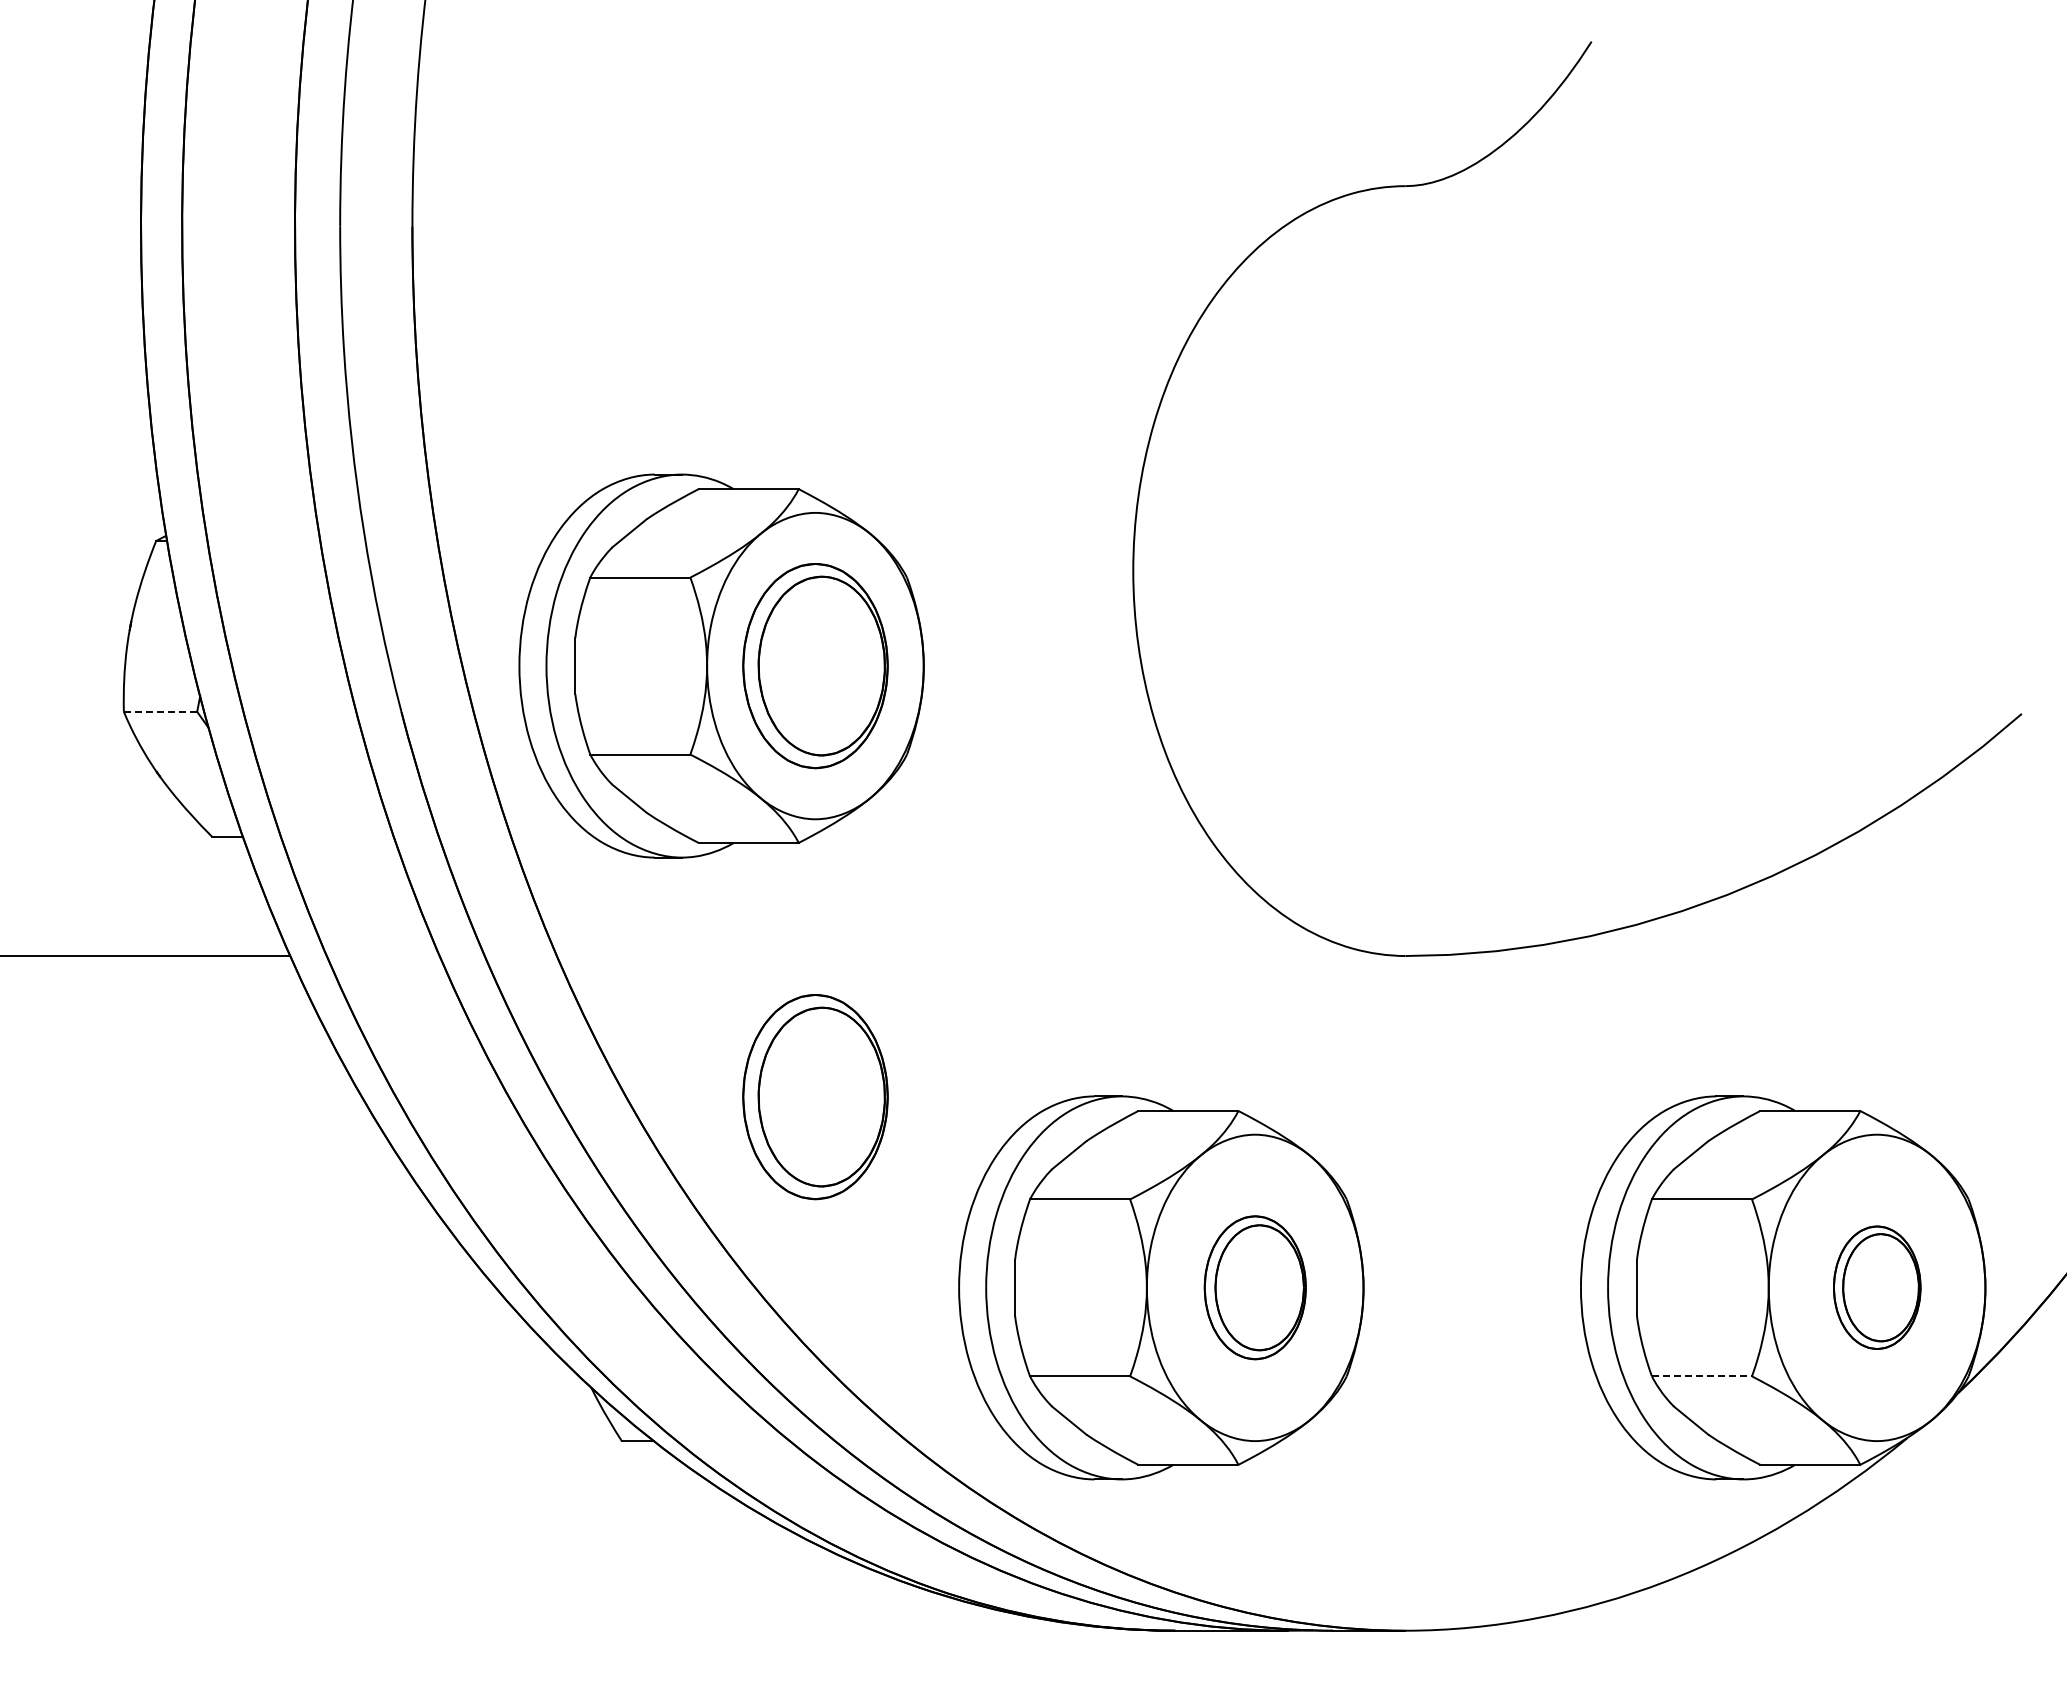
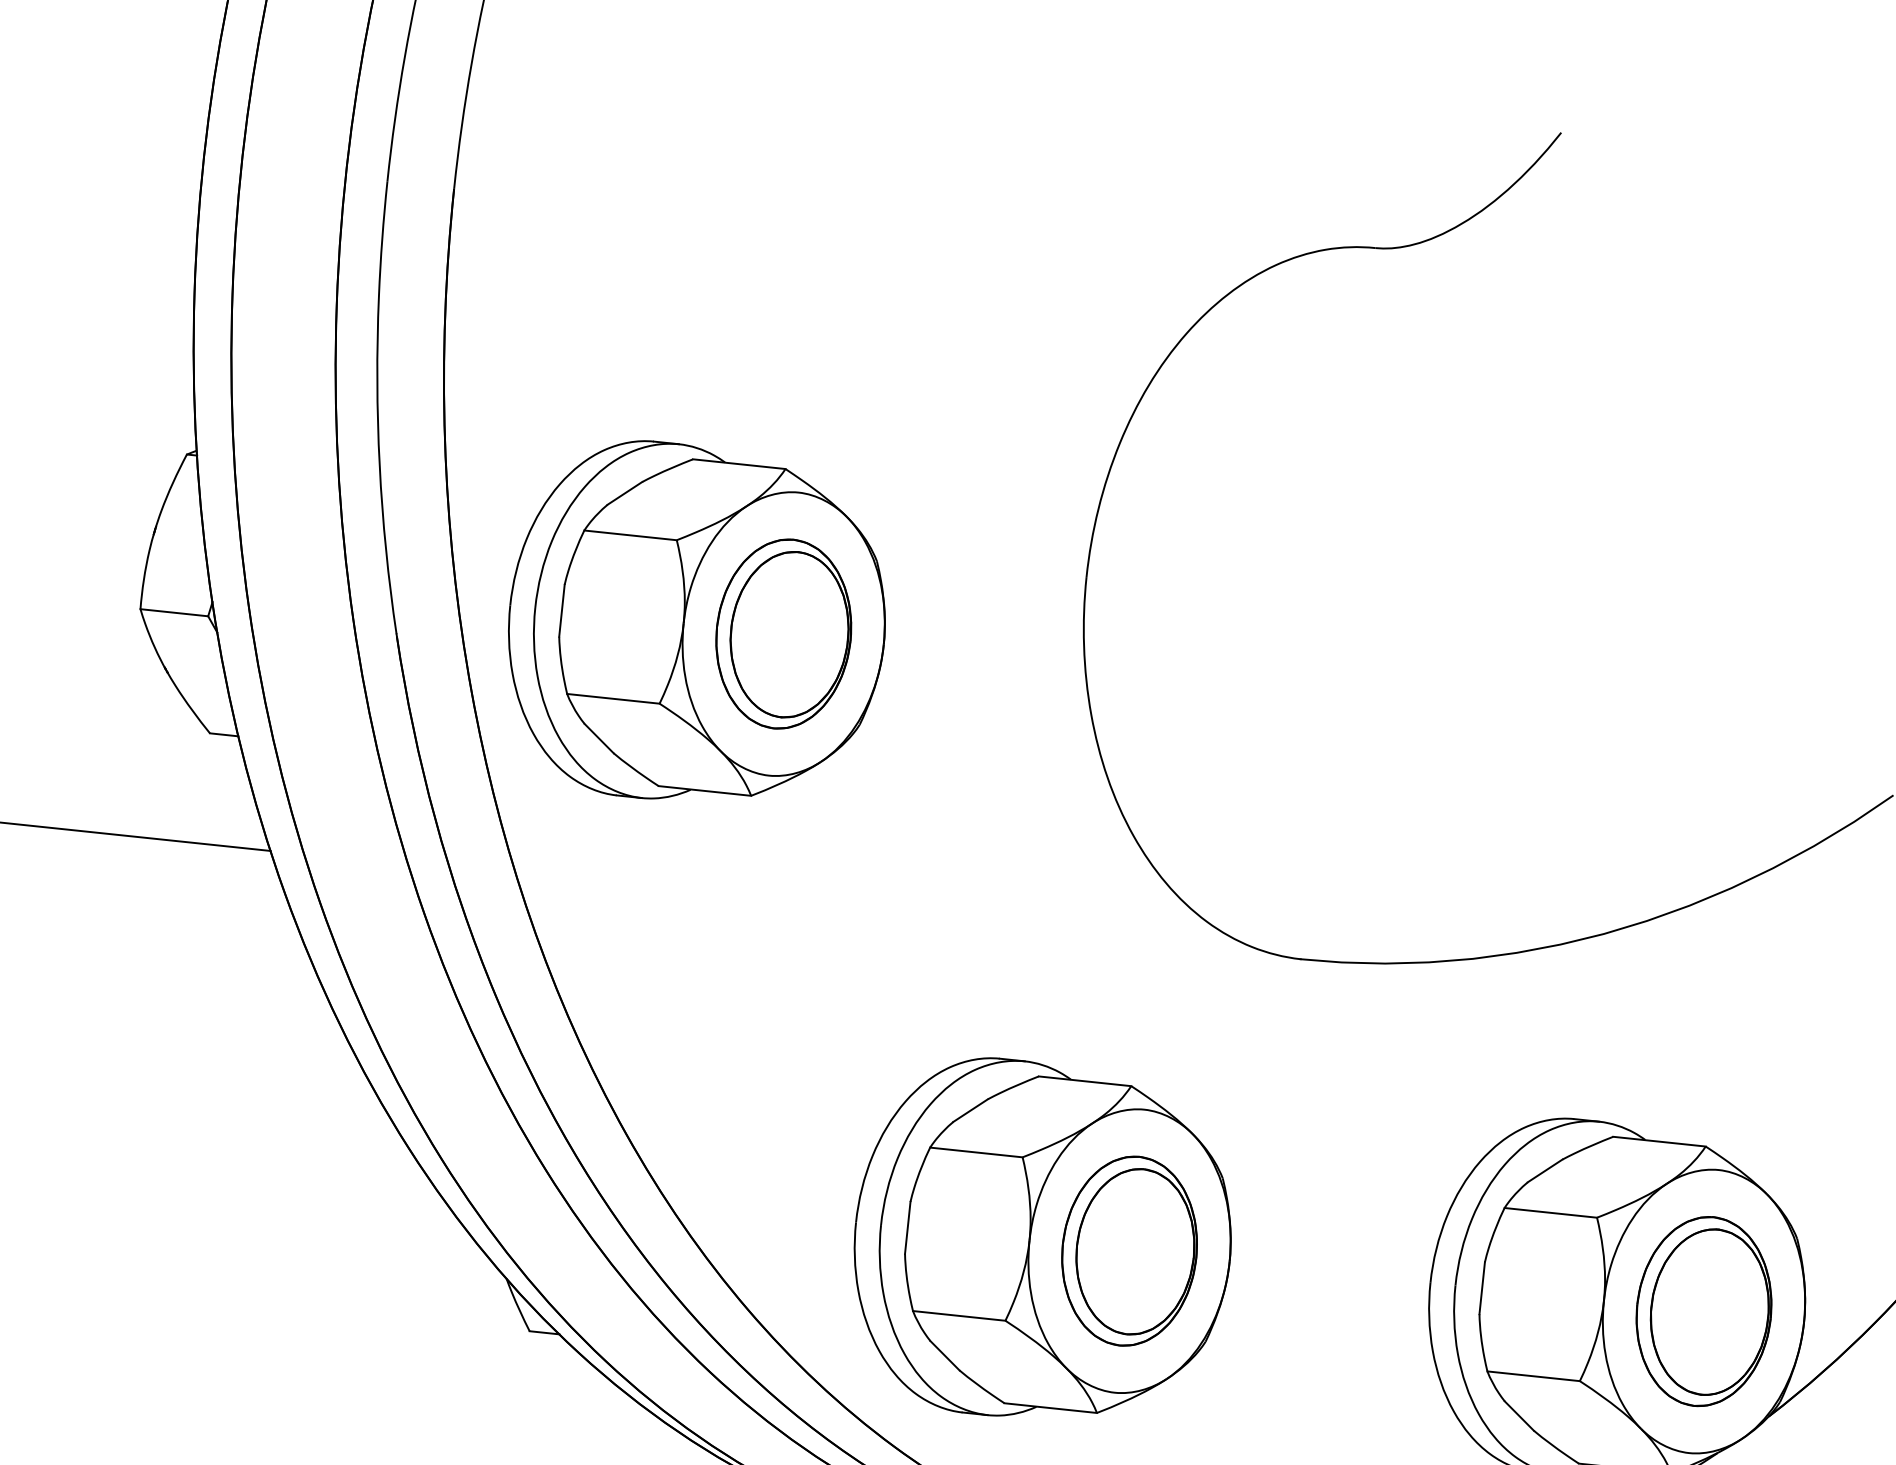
line: (160, 711) -> (174, 612), dashed -> solid
part: (815, 1097) -> (741, 1032), removed
part: (1255, 1287) -> (1129, 1250), size x1.43
part: (1877, 1287) -> (1704, 1311), size x1.67
line: (1702, 1376) -> (1534, 1376), dashed -> solid

